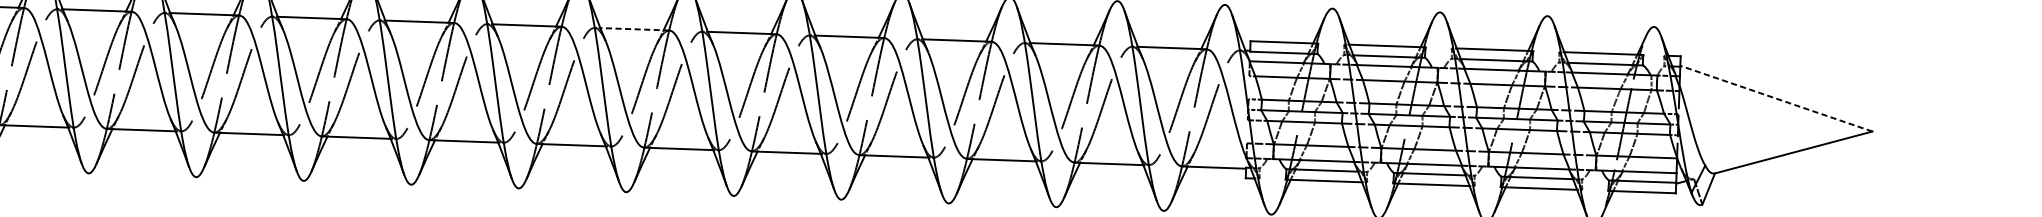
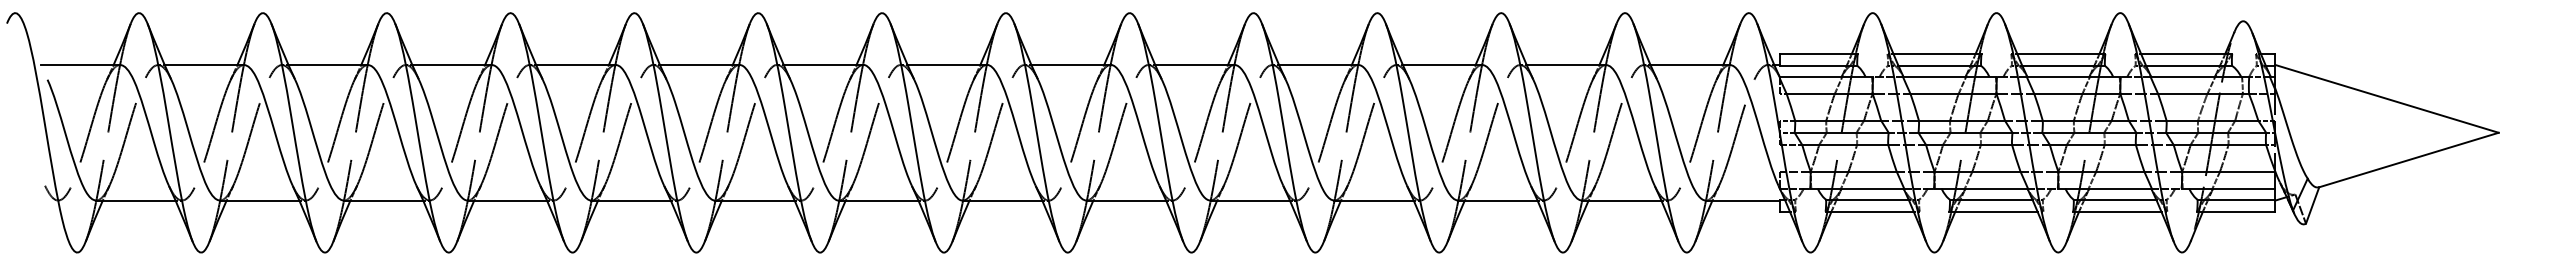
line: (635, 28) -> (1071, 64), dashed -> solid
line: (1776, 98) -> (2386, 98), dashed -> solid

